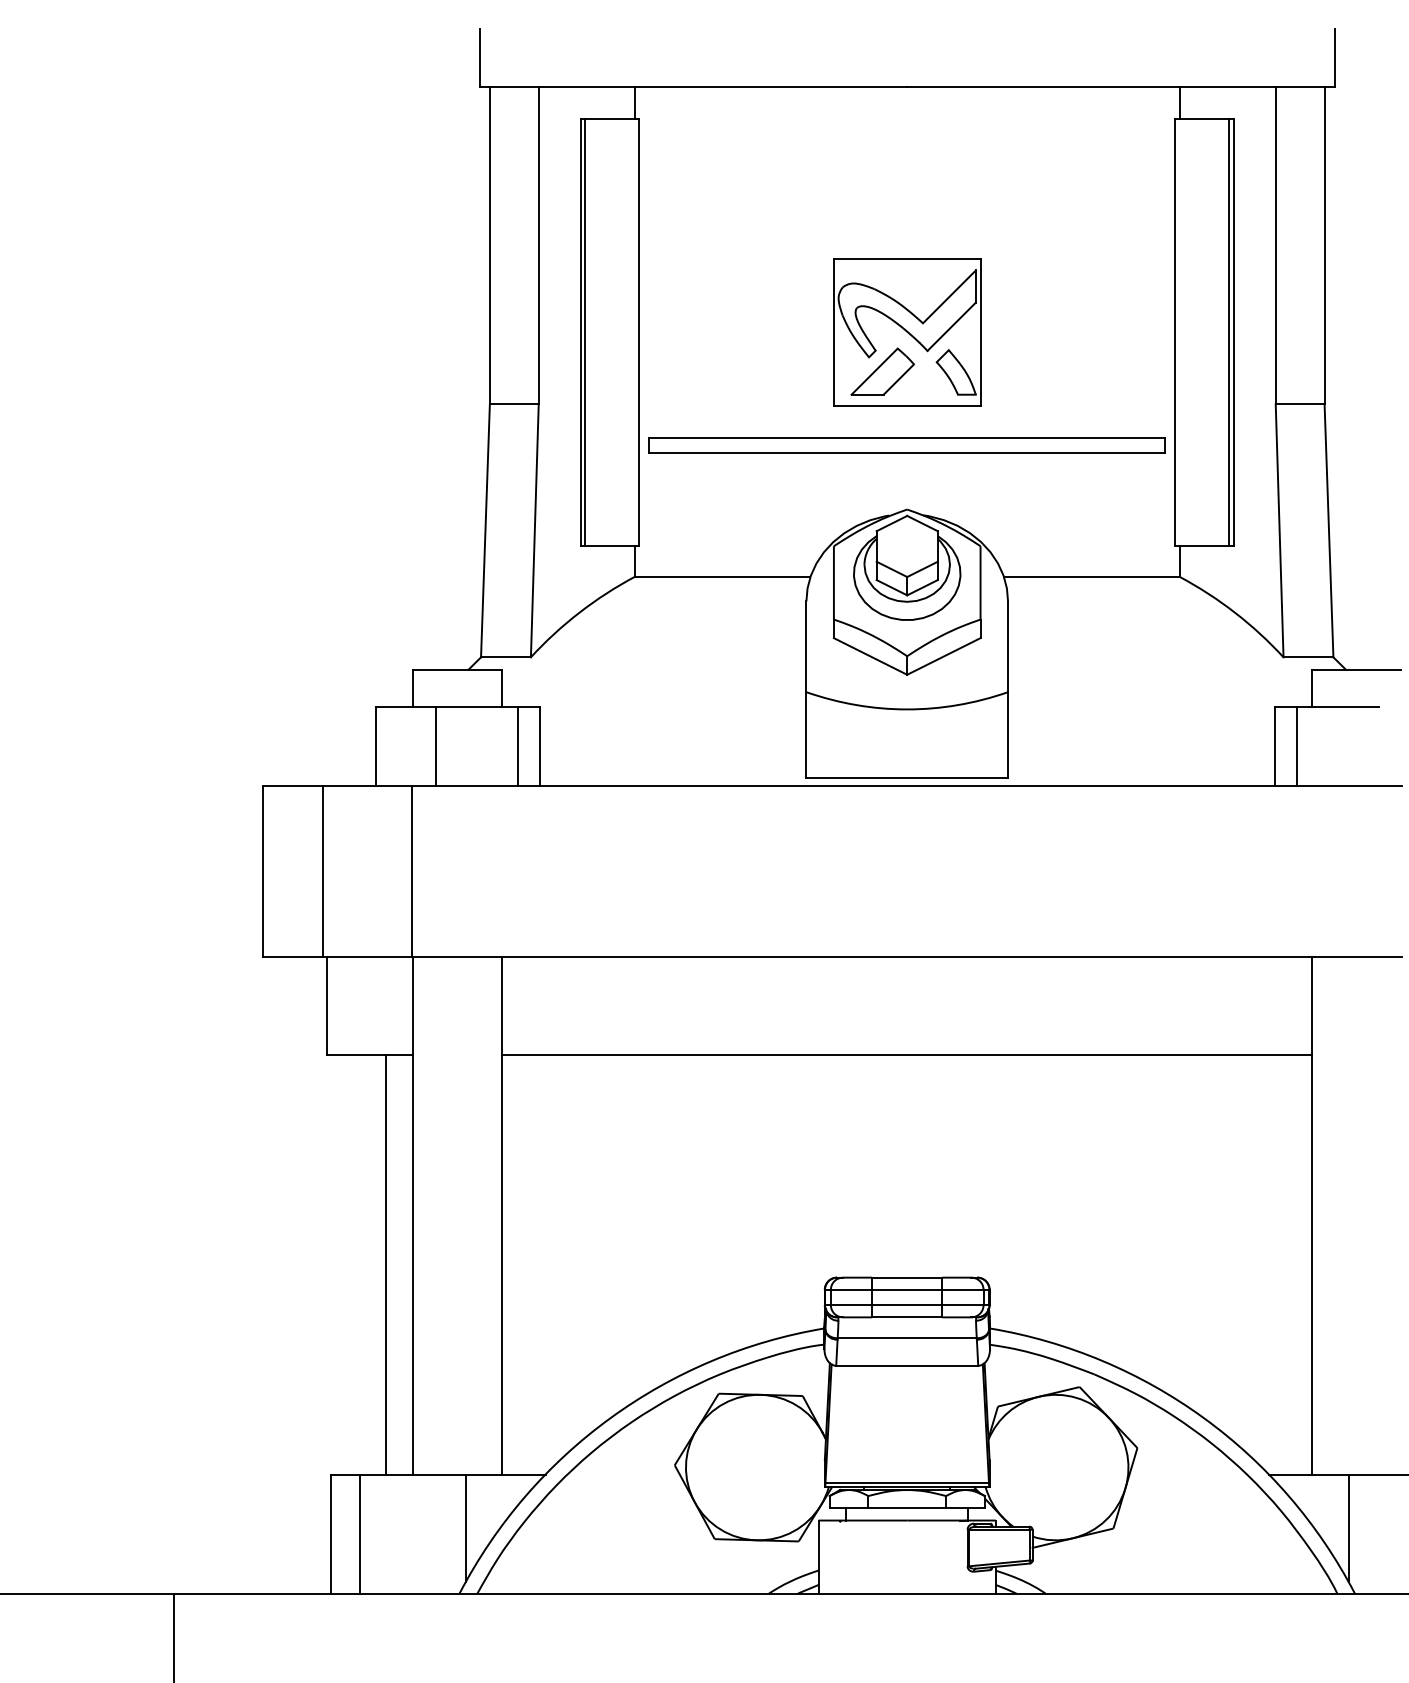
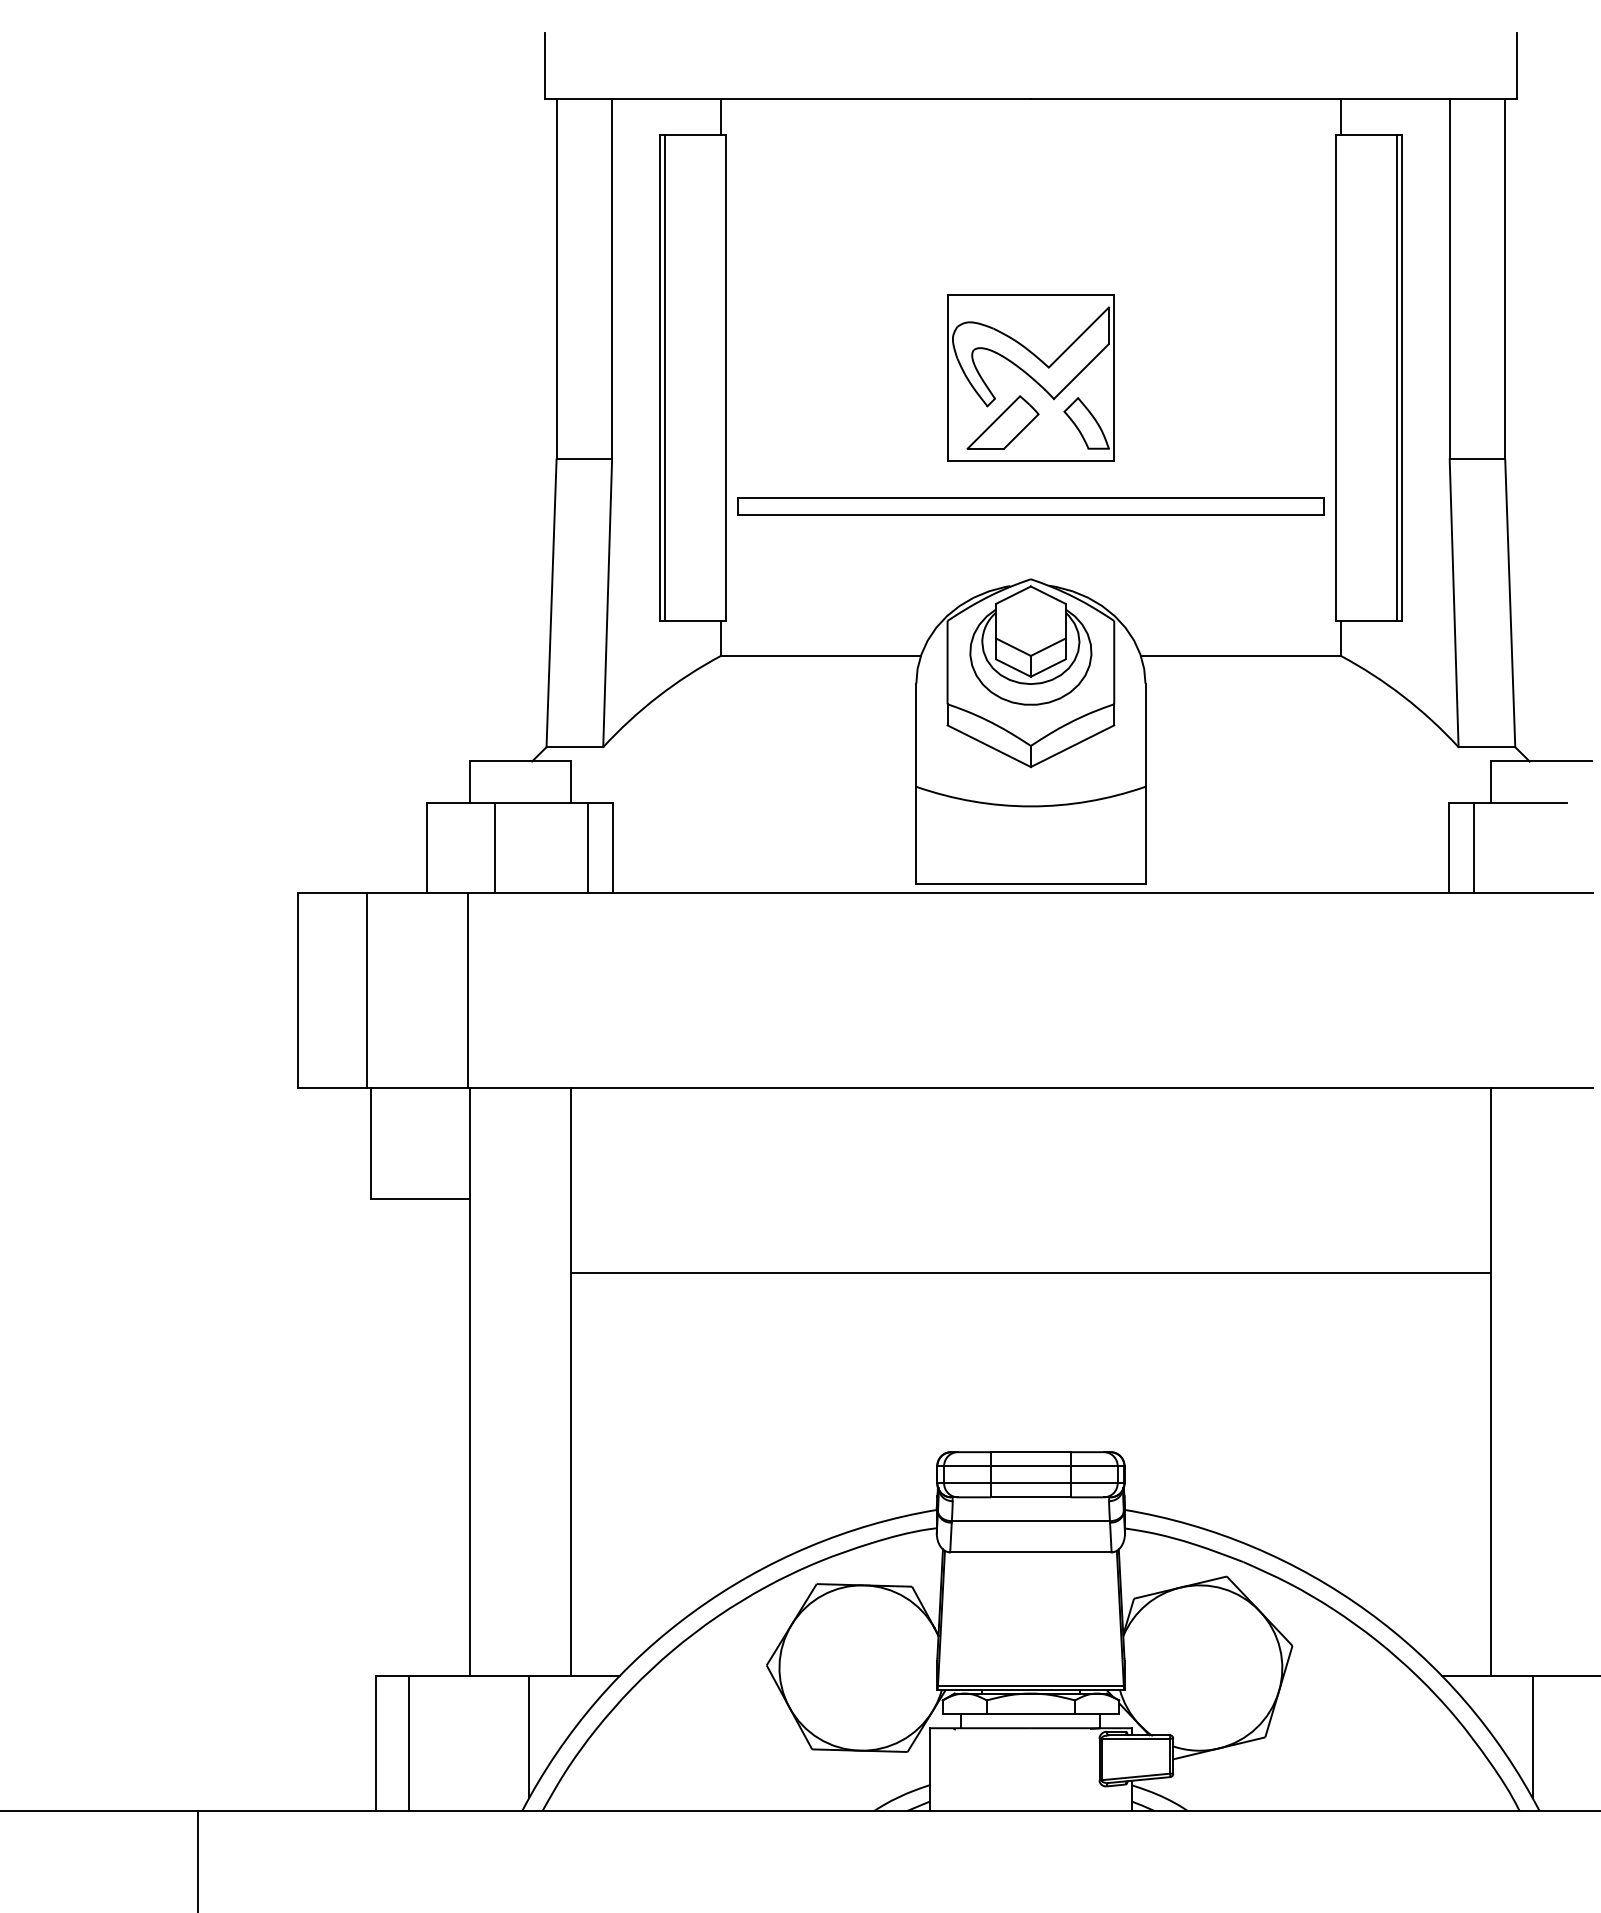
line: (906, 1054) -> (1030, 1272), moved
line: (385, 1264) -> (437, 1437), removed

